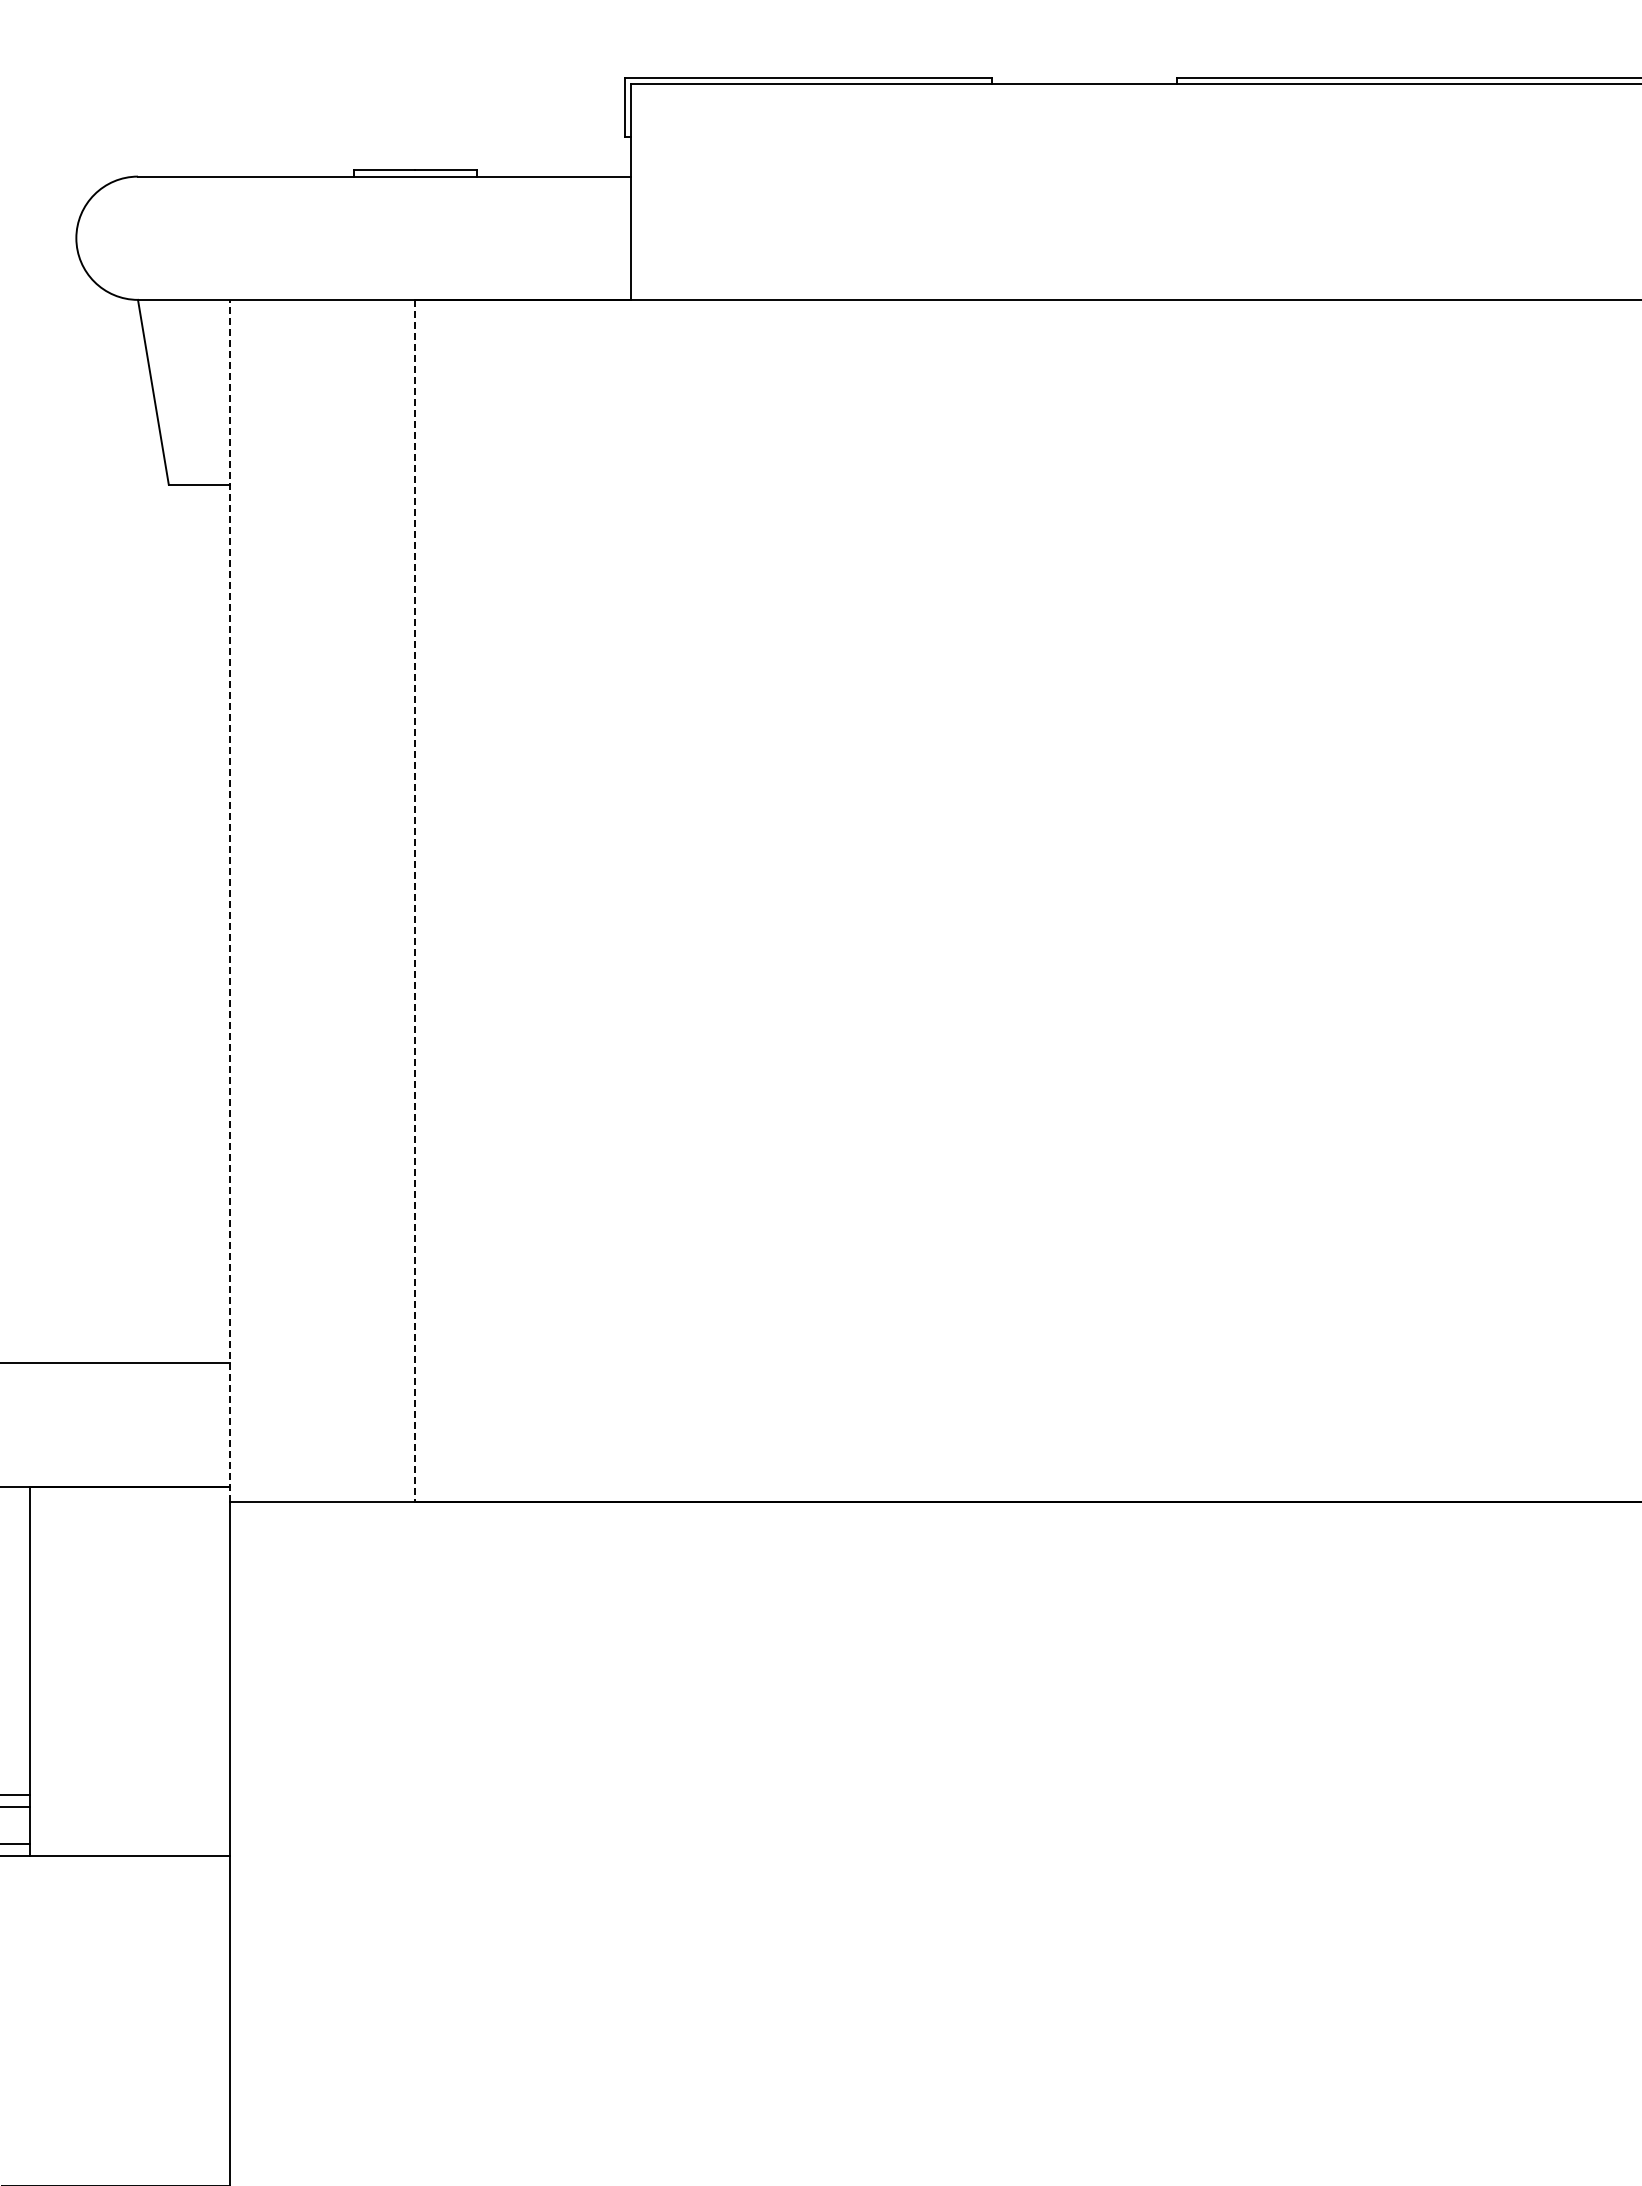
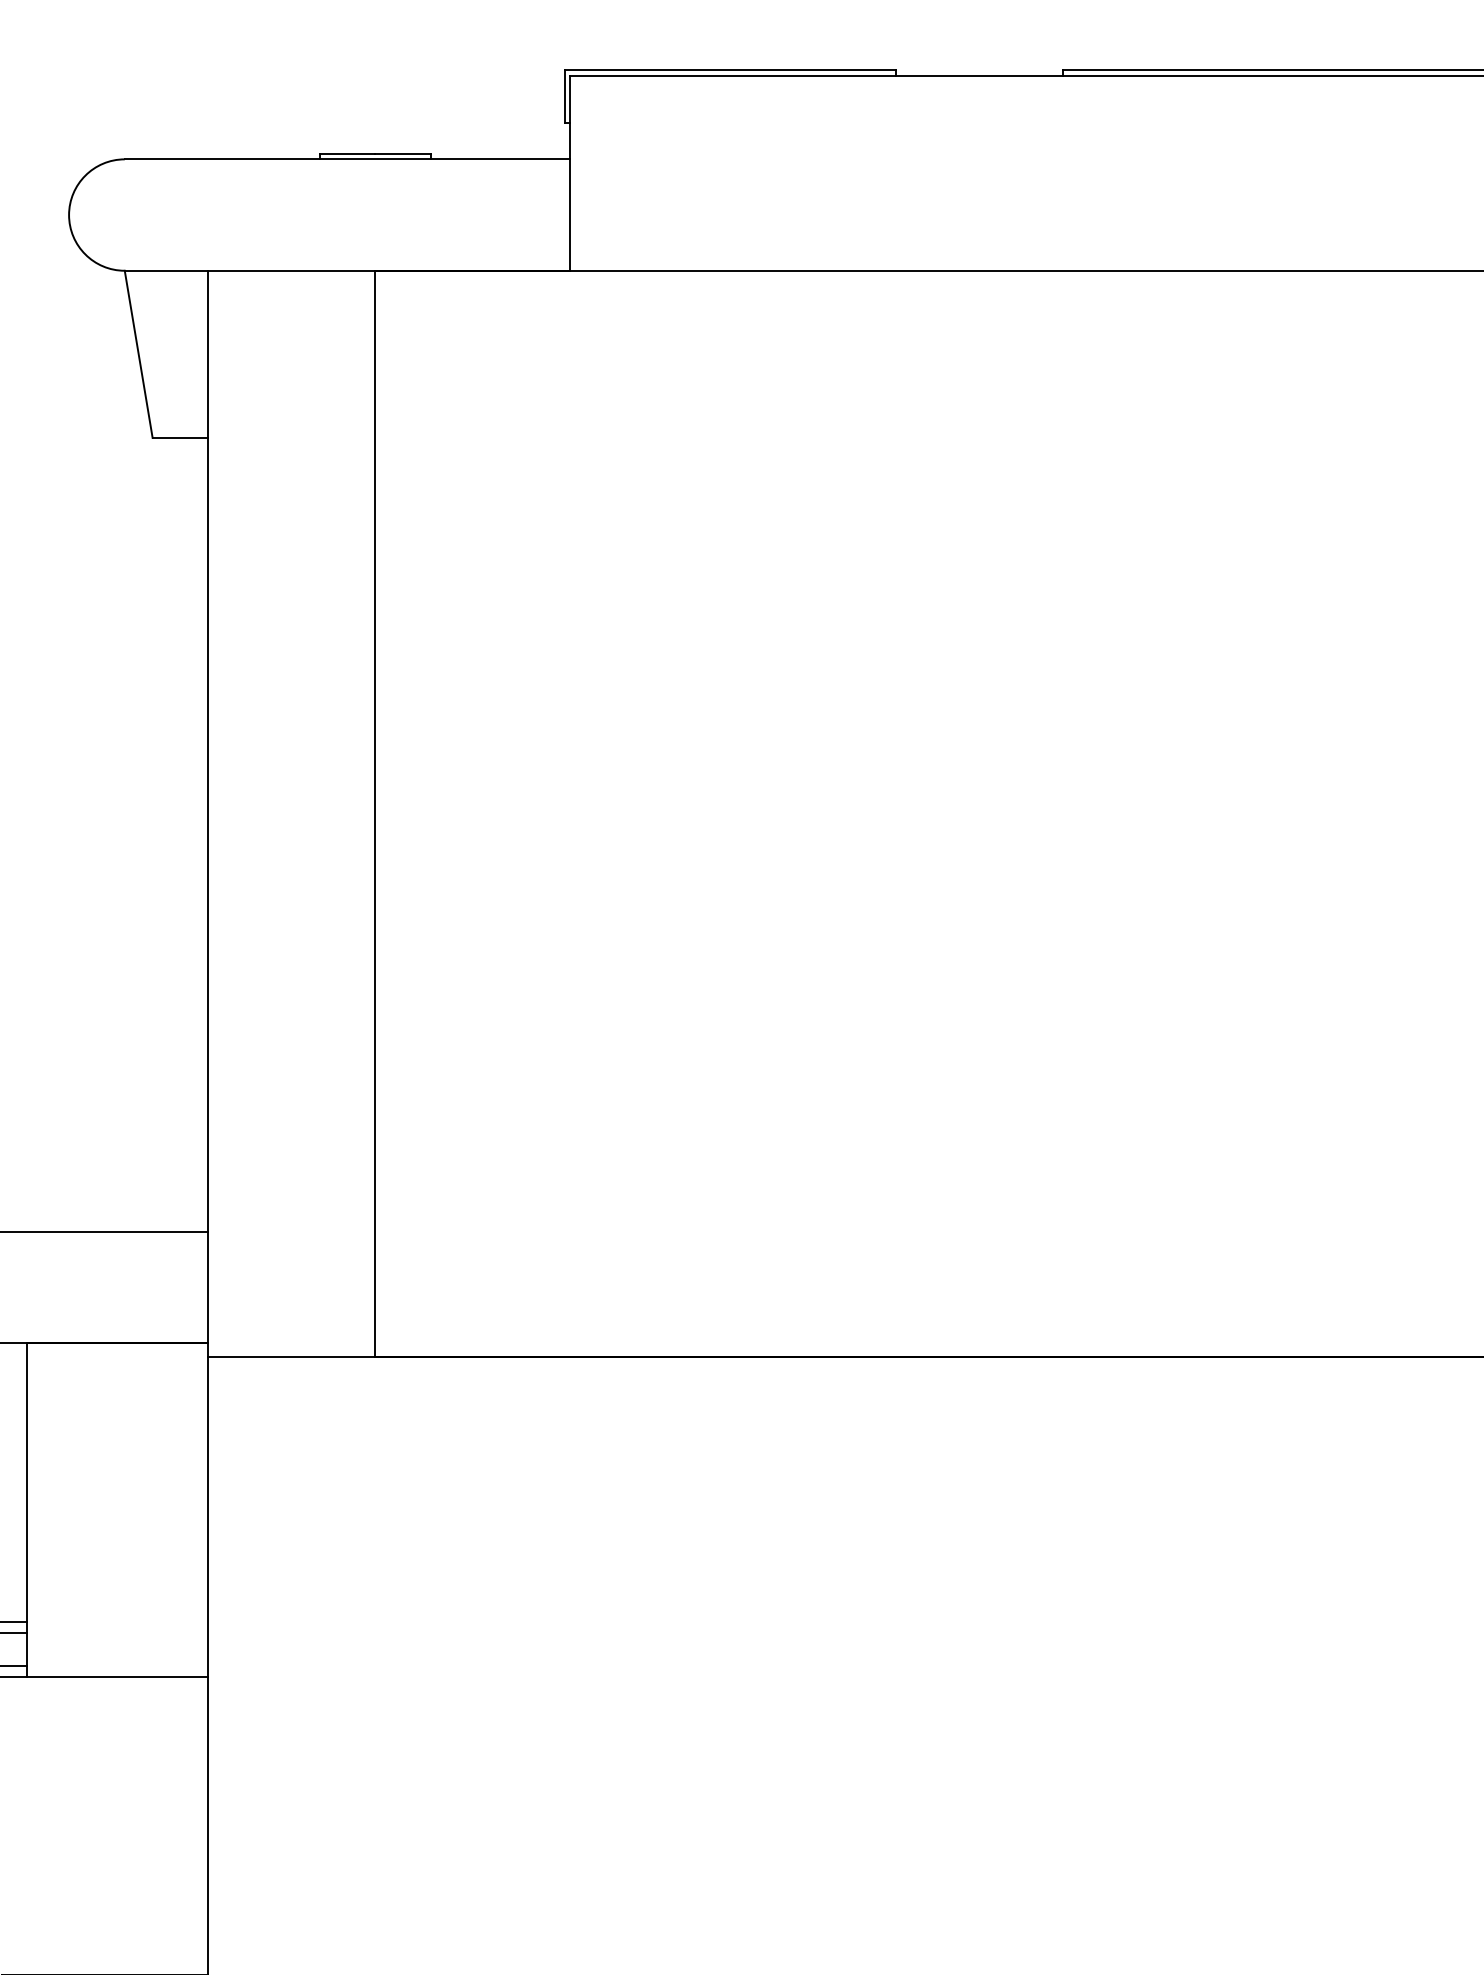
line: (230, 900) -> (208, 813), dashed -> solid
line: (415, 901) -> (375, 814), dashed -> solid

